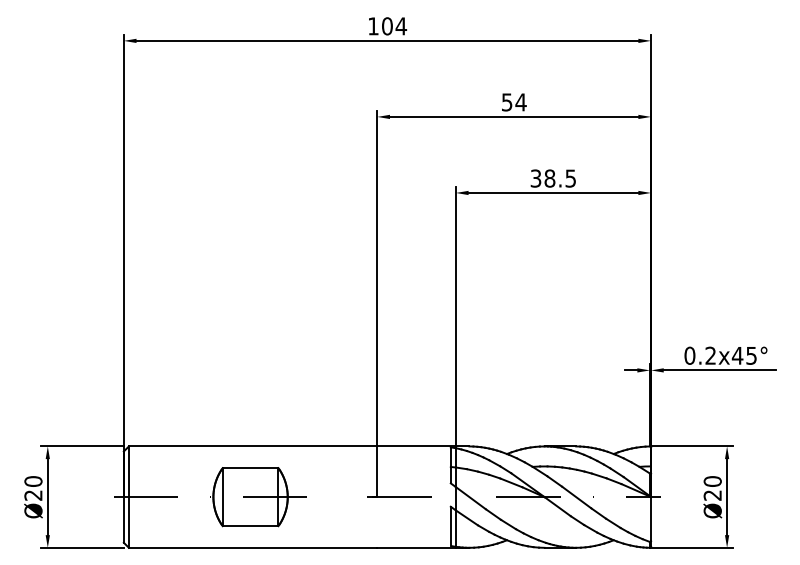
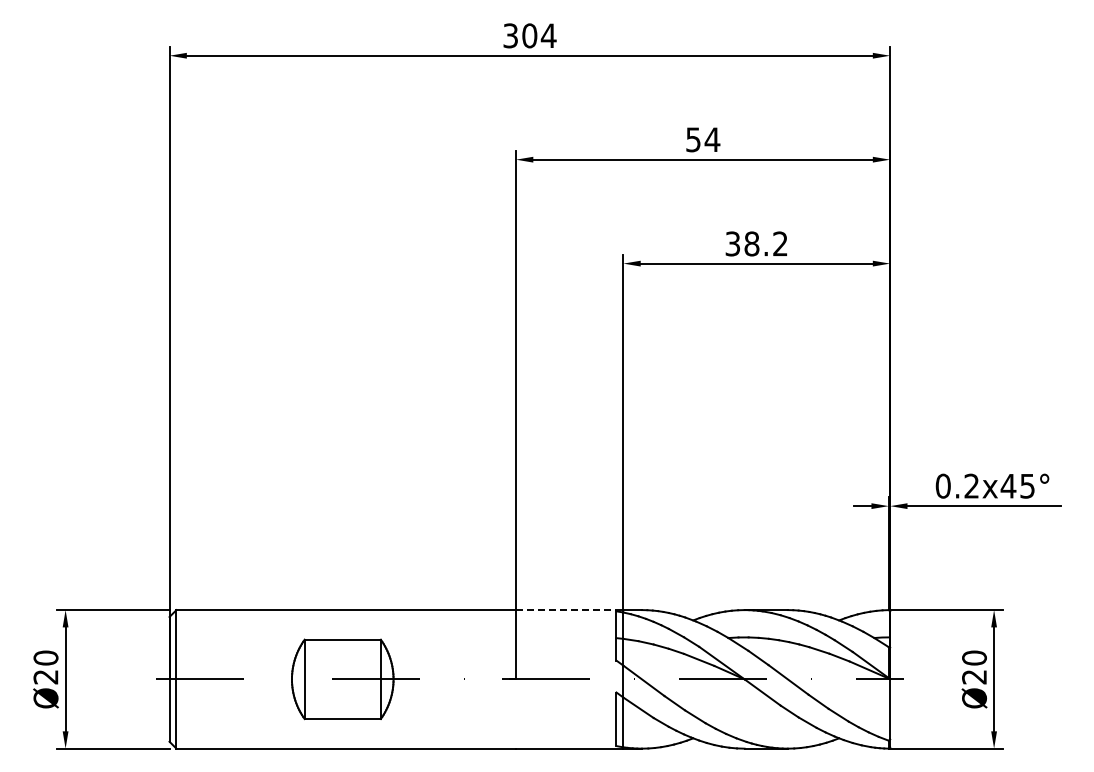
text: (373, 26) -> (510, 35), 104 -> 304
text: (570, 178) -> (780, 243), 38.5 -> 38.2
line: (416, 446) -> (569, 610), solid -> dashed

